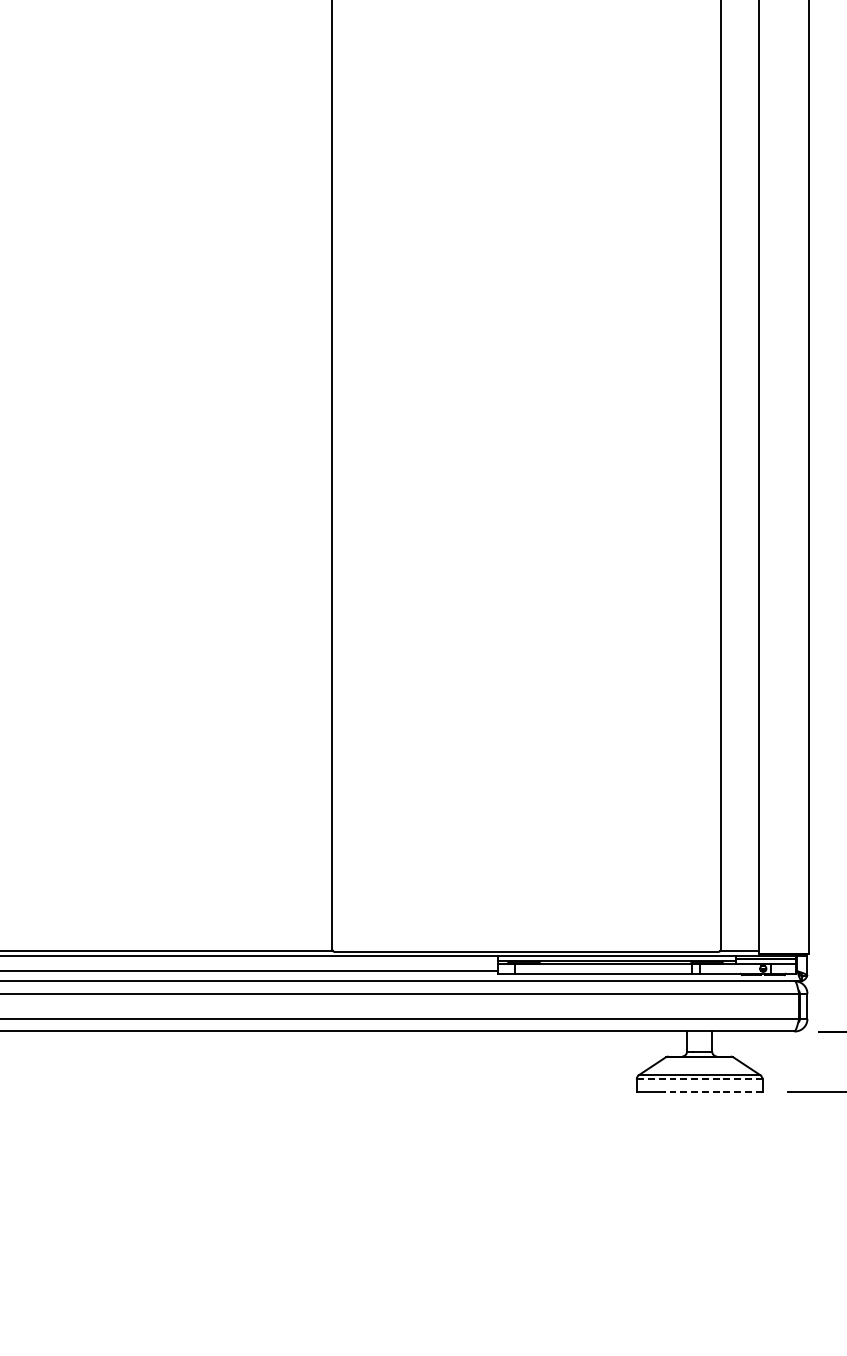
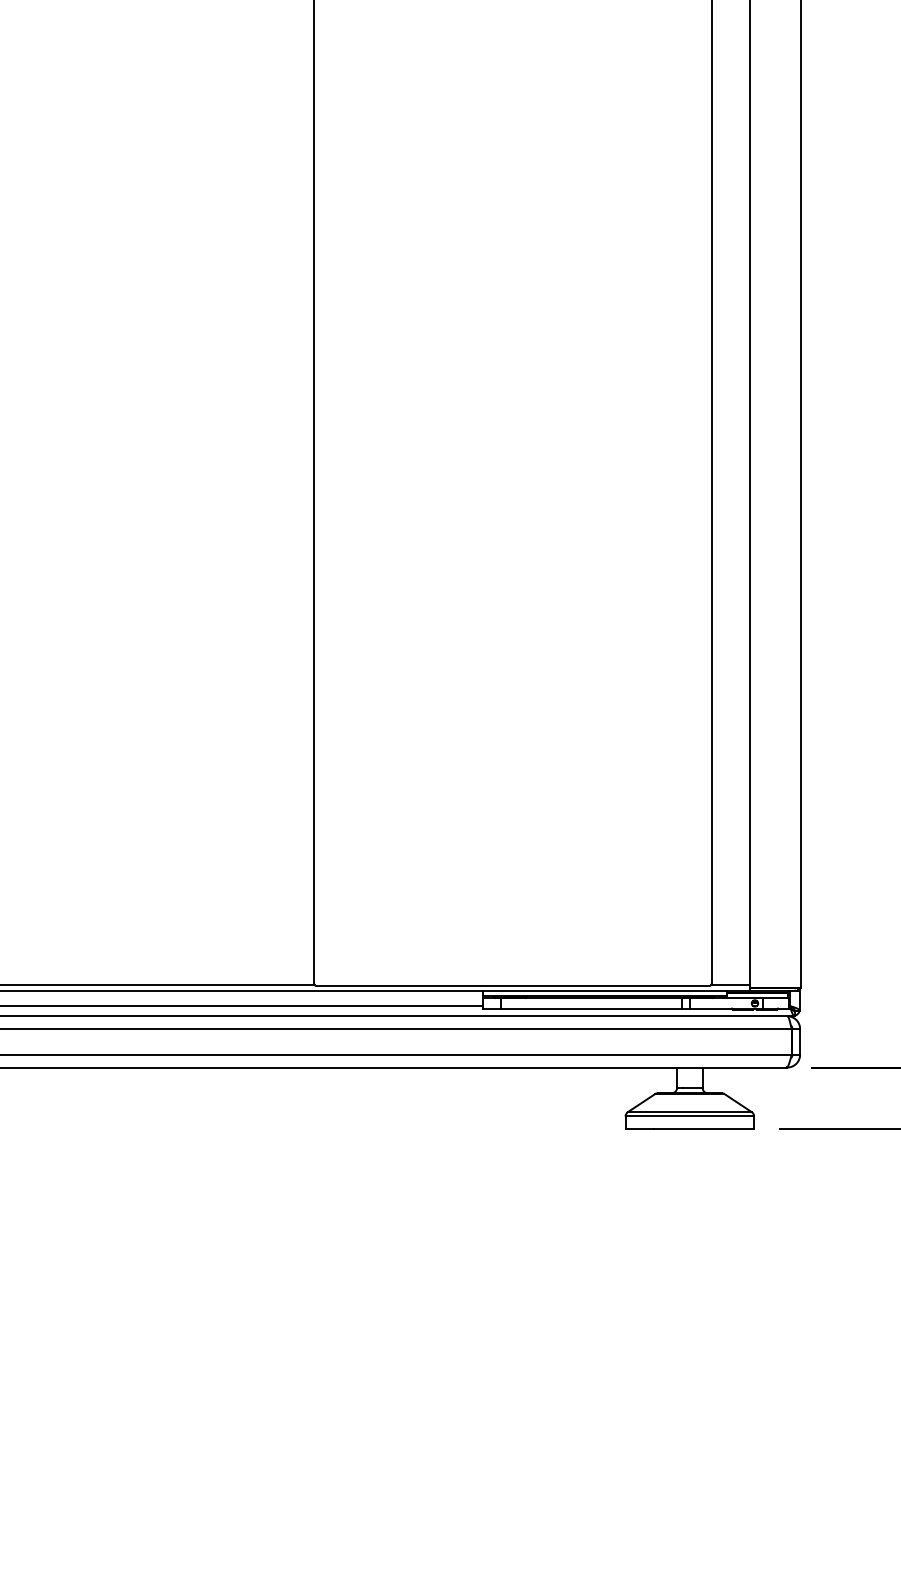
line: (699, 1079) -> (689, 1116), dashed -> solid
line: (712, 1092) -> (703, 1129), dashed -> solid

